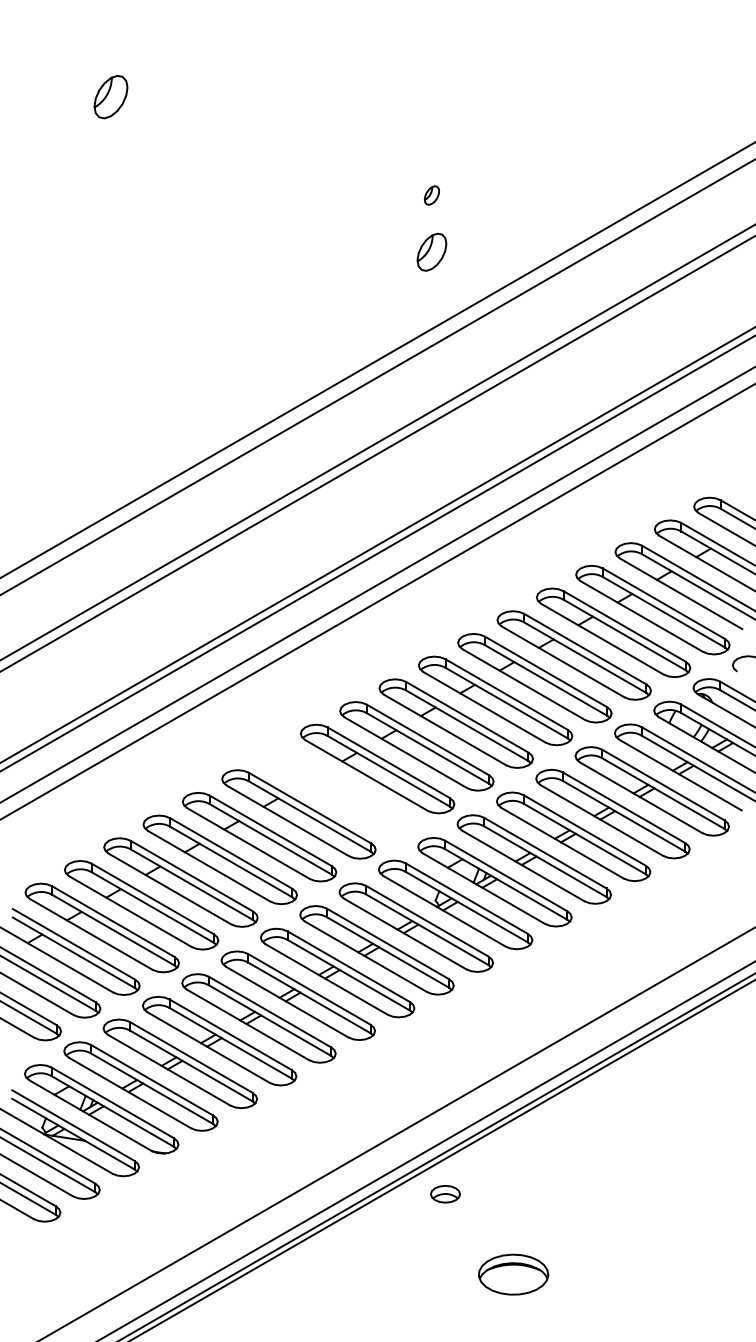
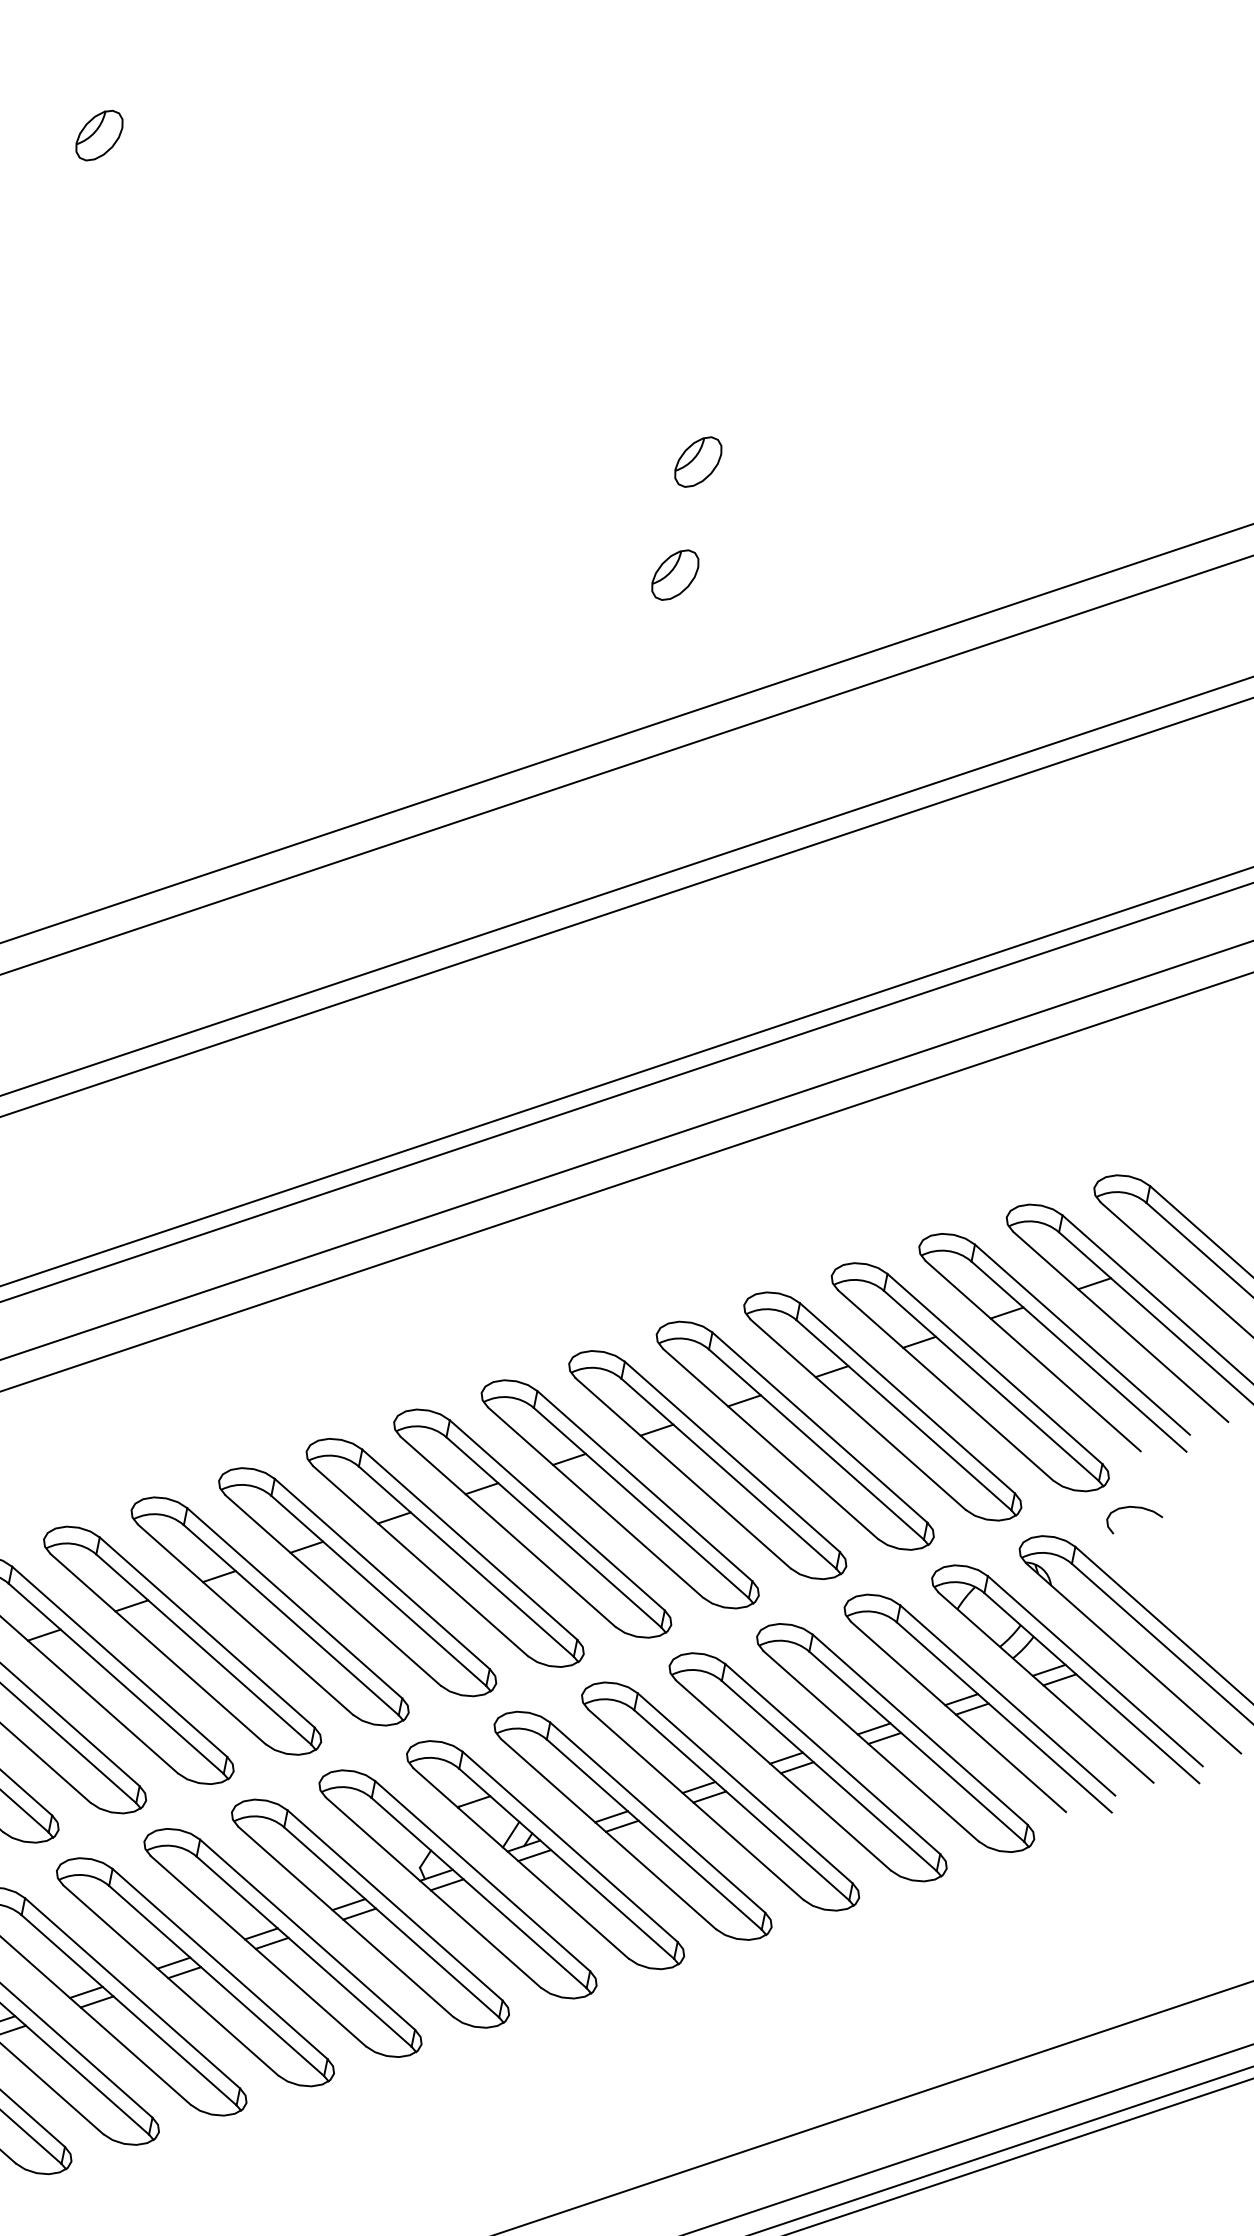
part: (111, 96) -> (100, 134), size x0.62
part: (431, 195) -> (697, 461), size x1.43
part: (431, 252) -> (674, 575), size x0.71
part: (337, 791) -> (268, 1610), added

